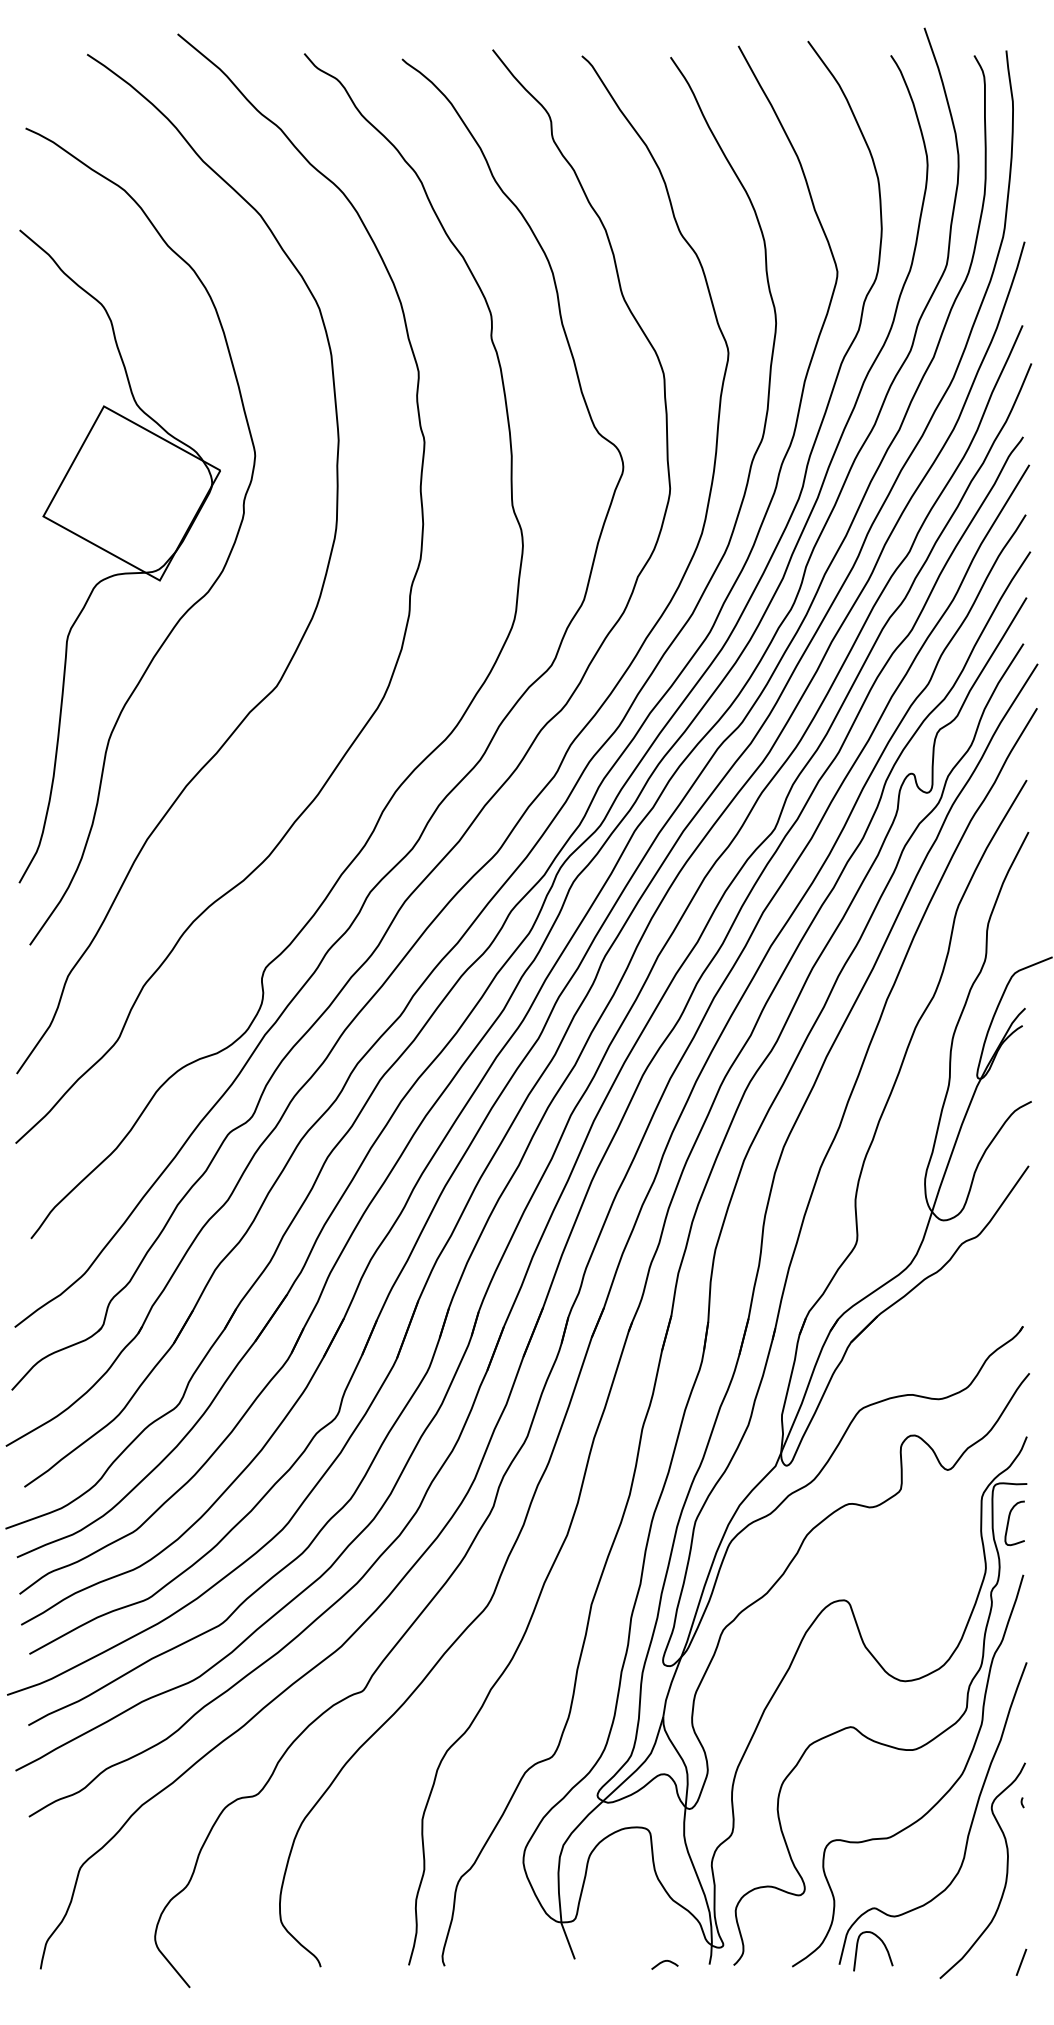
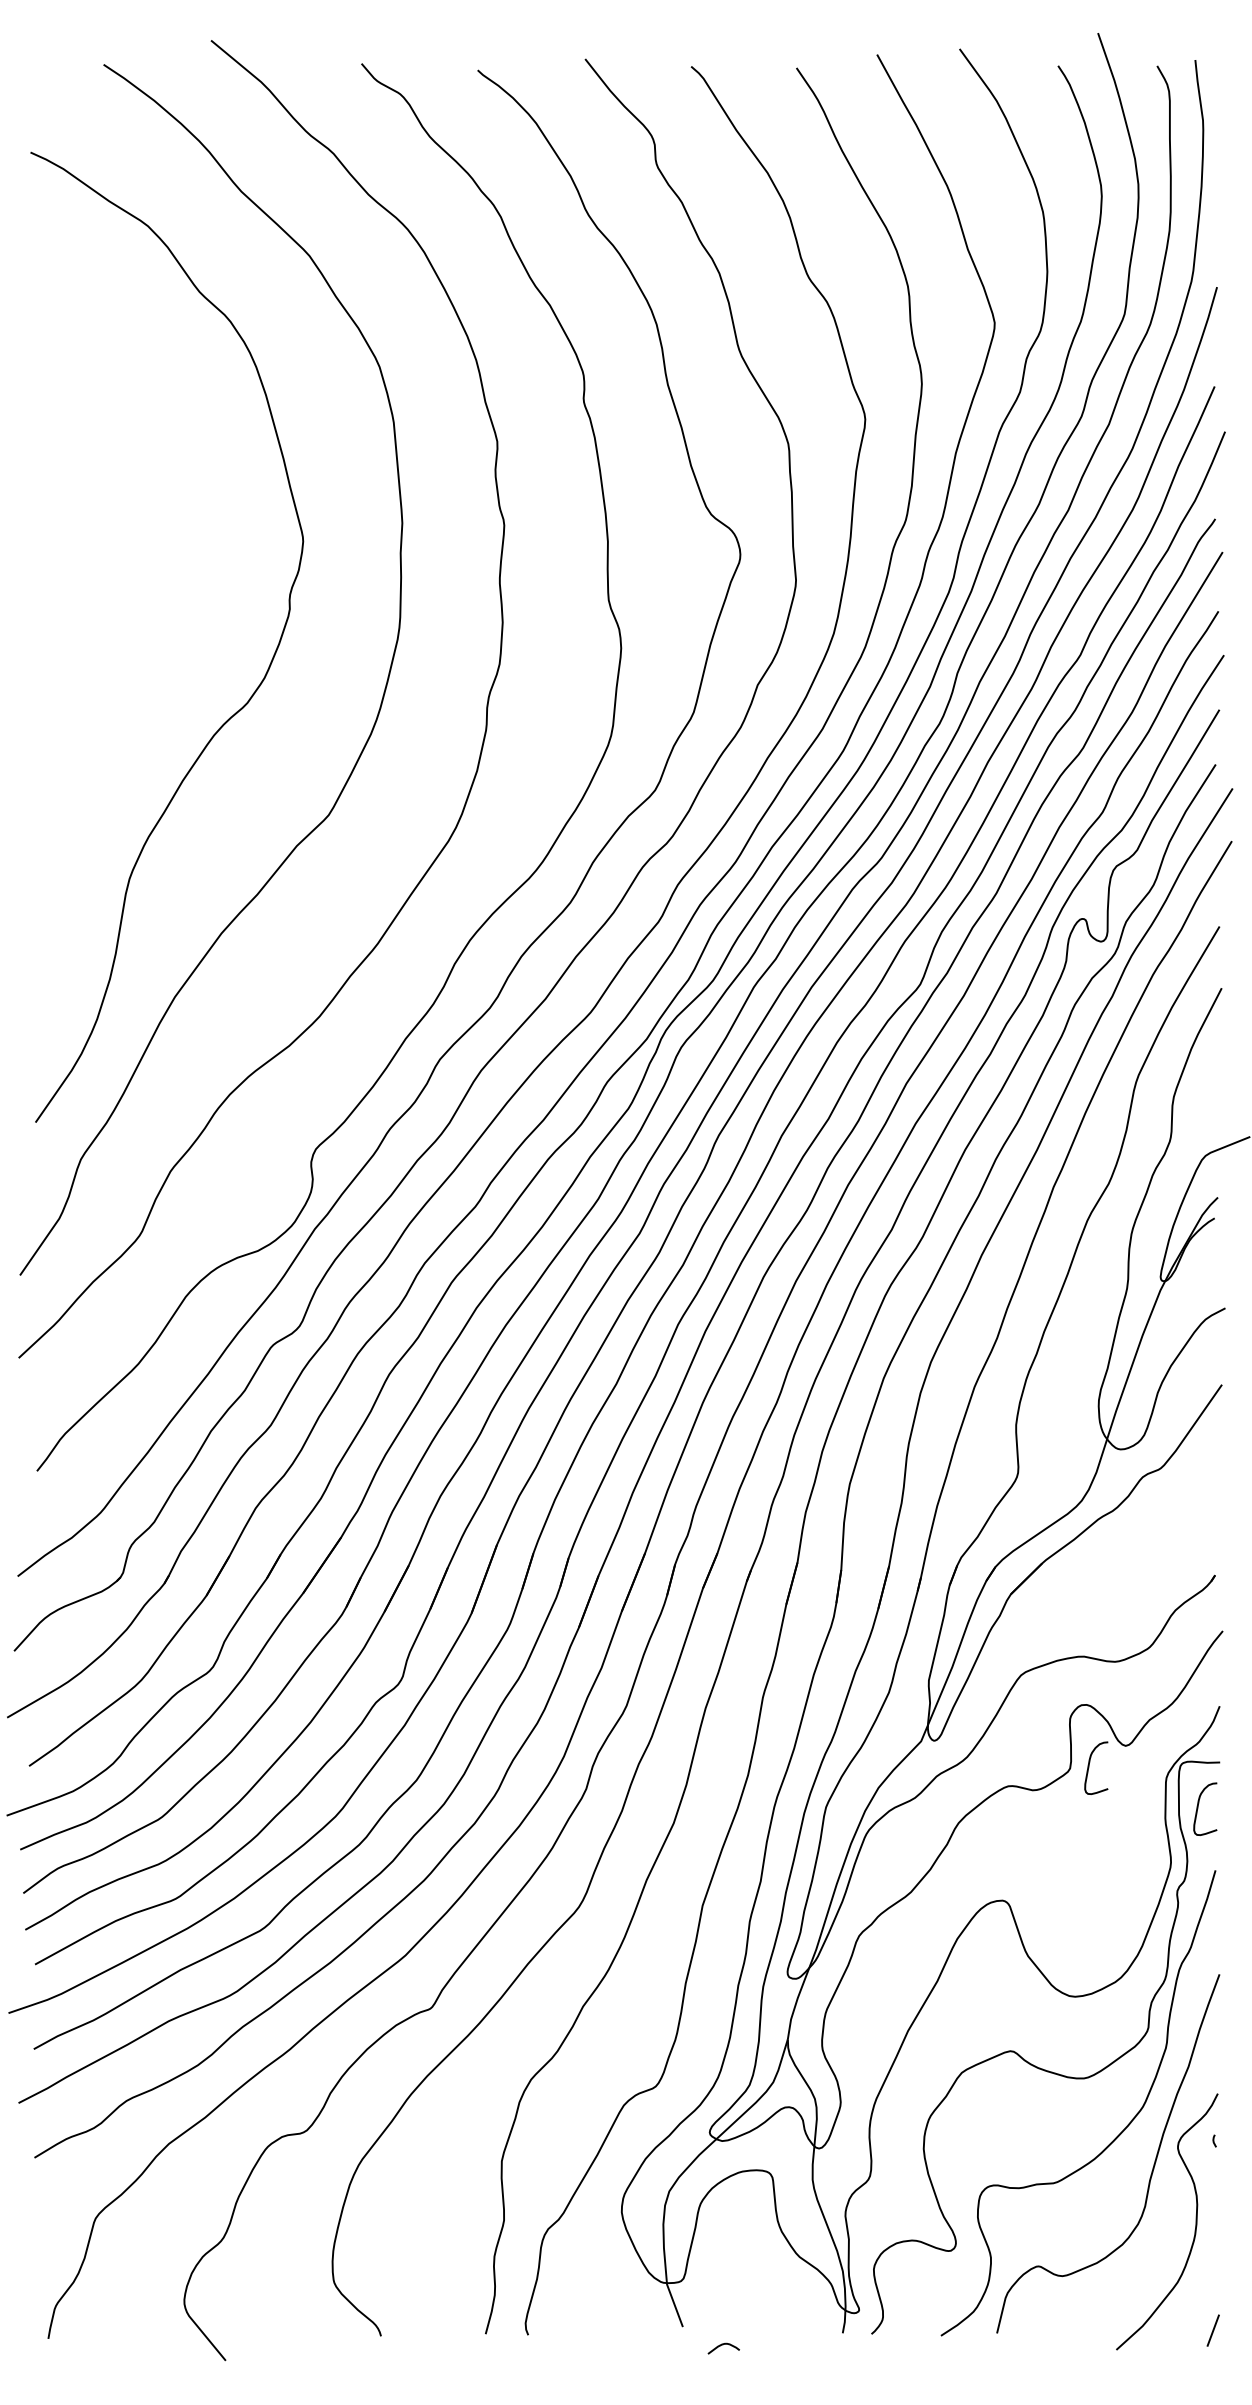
part: (119, 556) -> (142, 660), removed
curve: (917, 1488) -> (1089, 1767), added
curve: (882, 1943) -> (1048, 2308), removed
curve: (664, 1962) -> (723, 2345), moved

